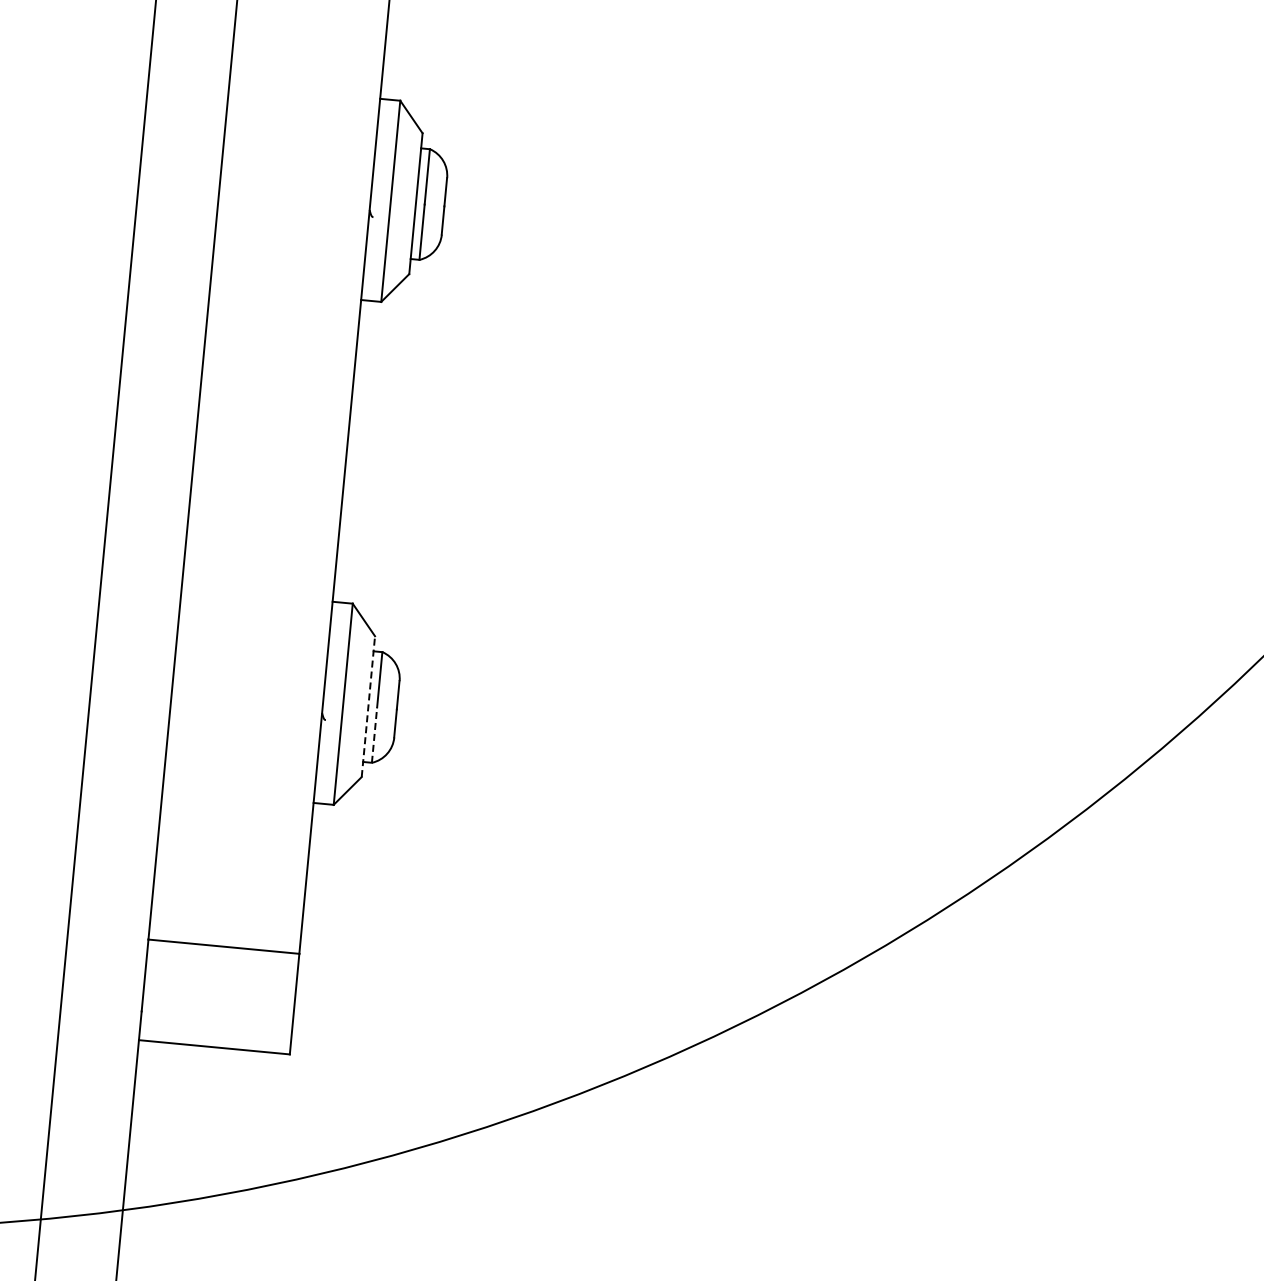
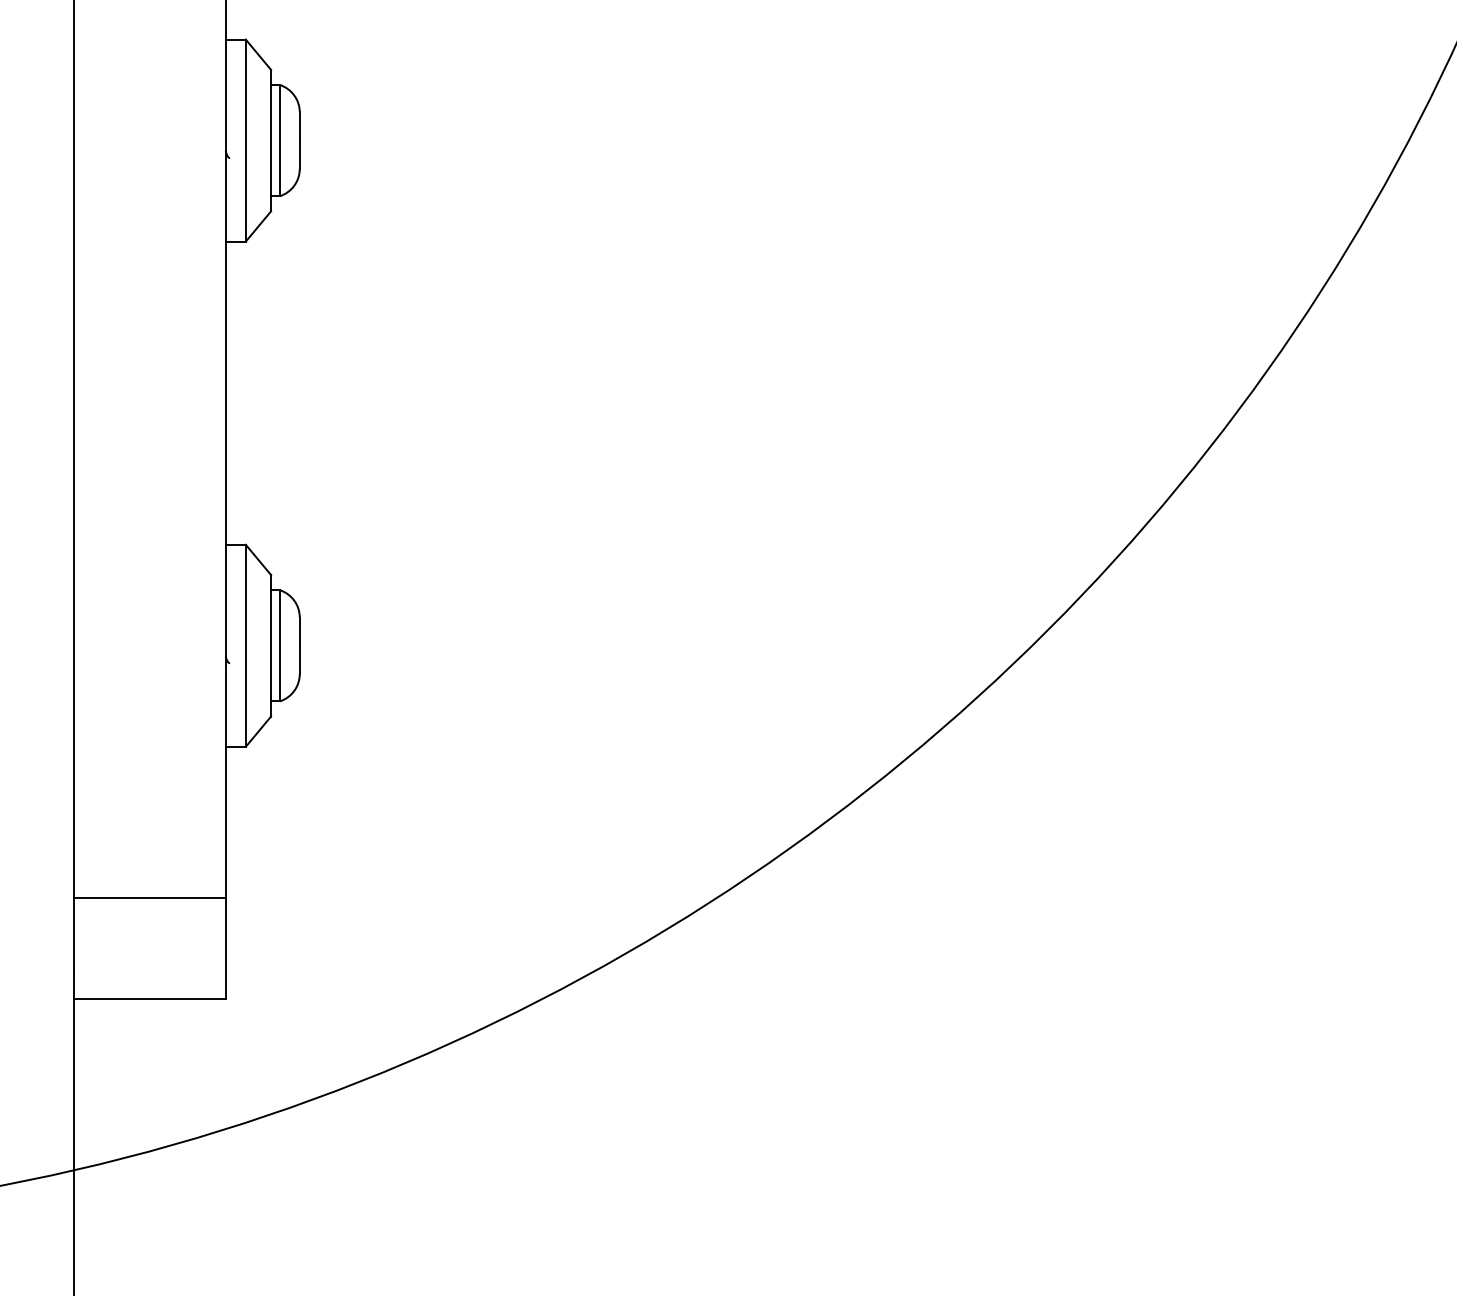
line: (368, 706) -> (271, 645), dashed -> solid
line: (374, 735) -> (279, 673), dashed -> solid

